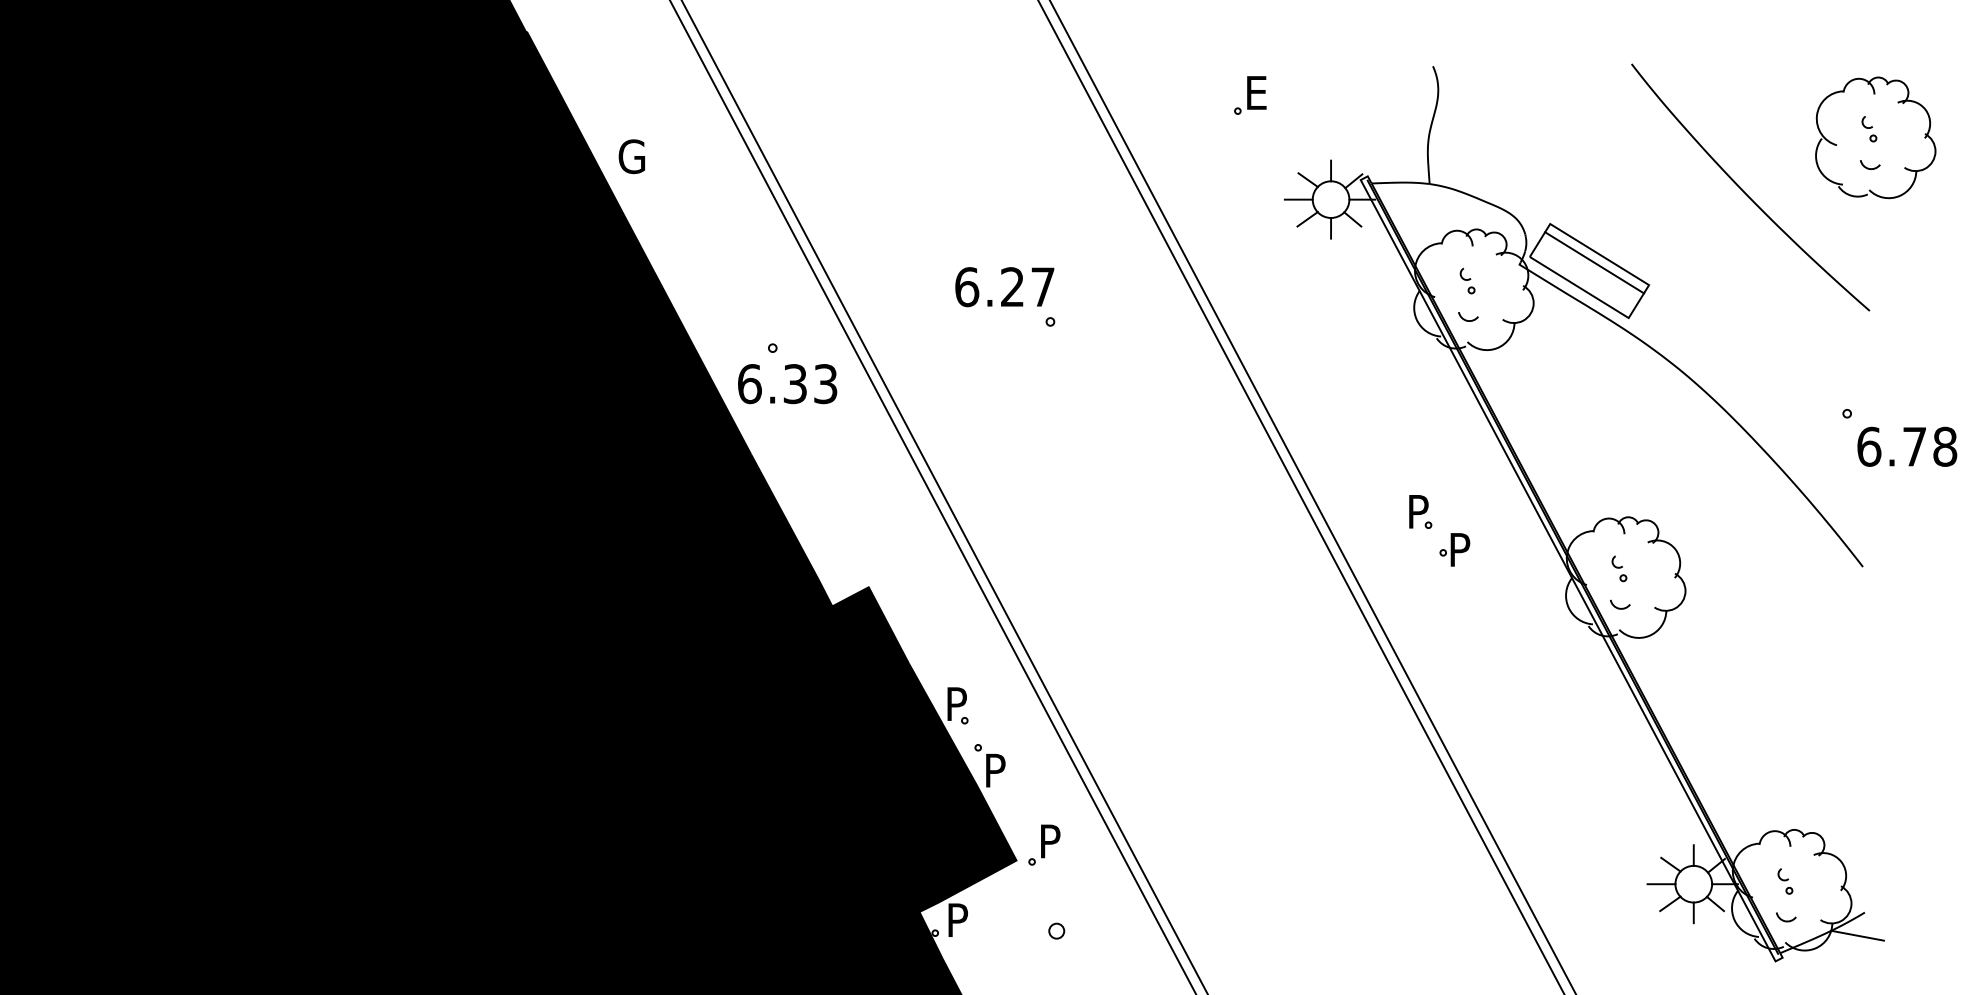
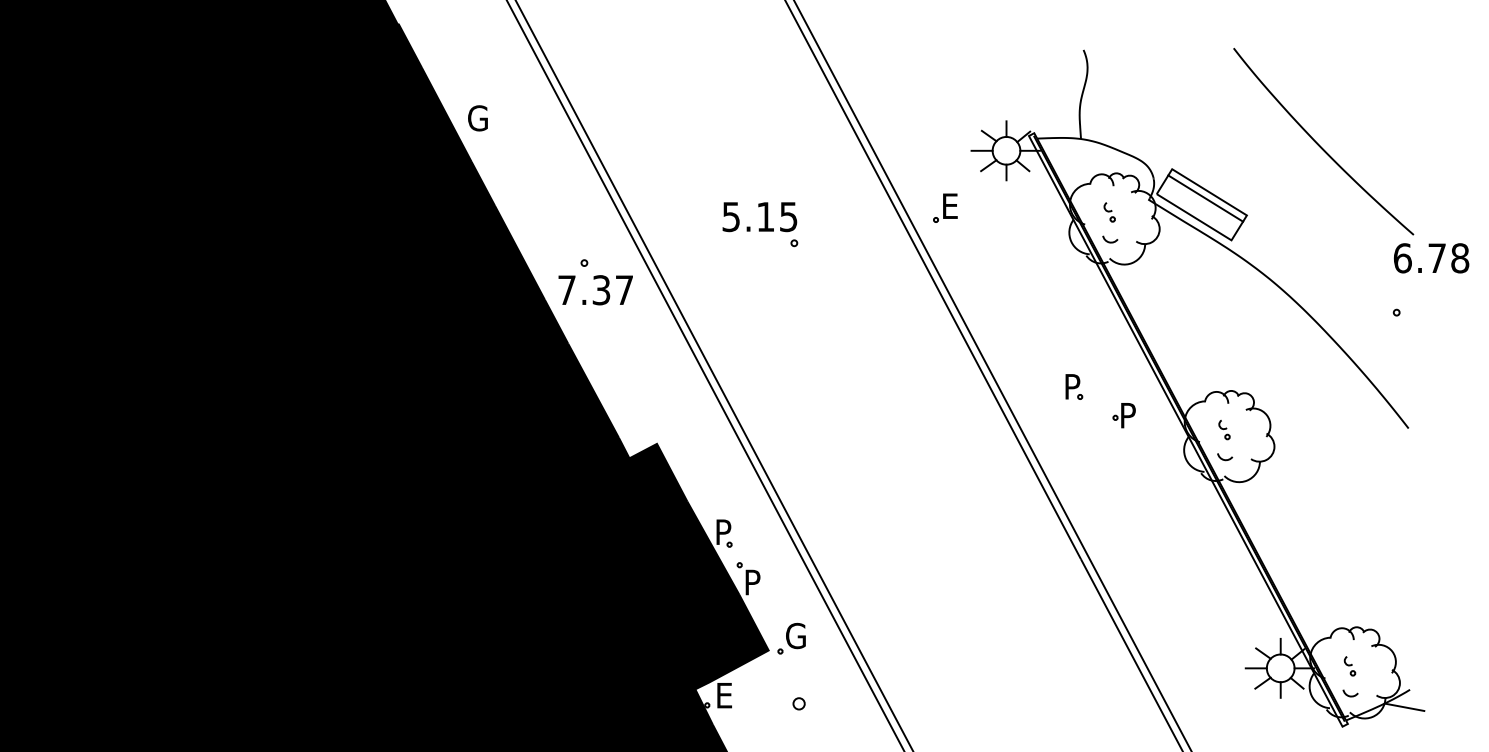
part: (1250, 95) -> (945, 208), moved
part: (1875, 137) -> (1418, 103), removed
text: (1004, 287) -> (759, 217), 6.27 -> 5.15
text: (787, 384) -> (595, 290), 6.33 -> 7.37
text: (1907, 446) -> (1431, 258), moved
part: (1454, 549) -> (1124, 415), moved
text: (1052, 841) -> (795, 636), P -> G
text: (960, 919) -> (726, 695), P -> E

